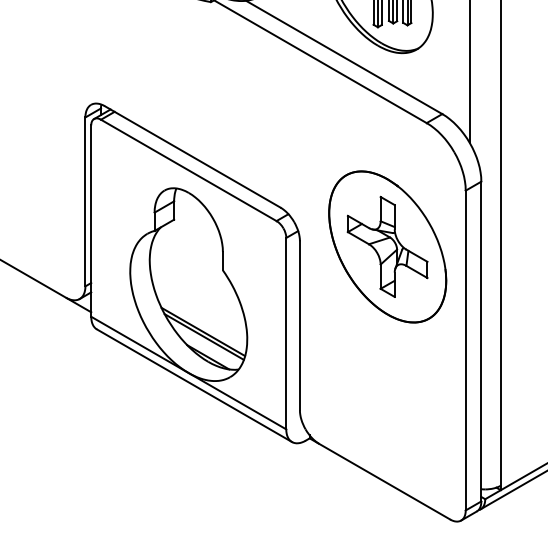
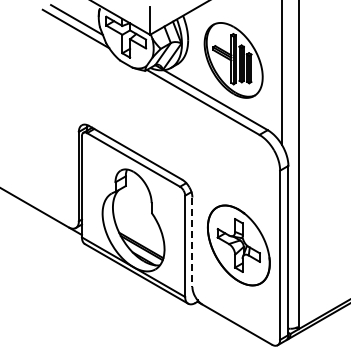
part: (387, 247) -> (238, 245), moved
line: (300, 326) -> (192, 242), solid -> dashed

